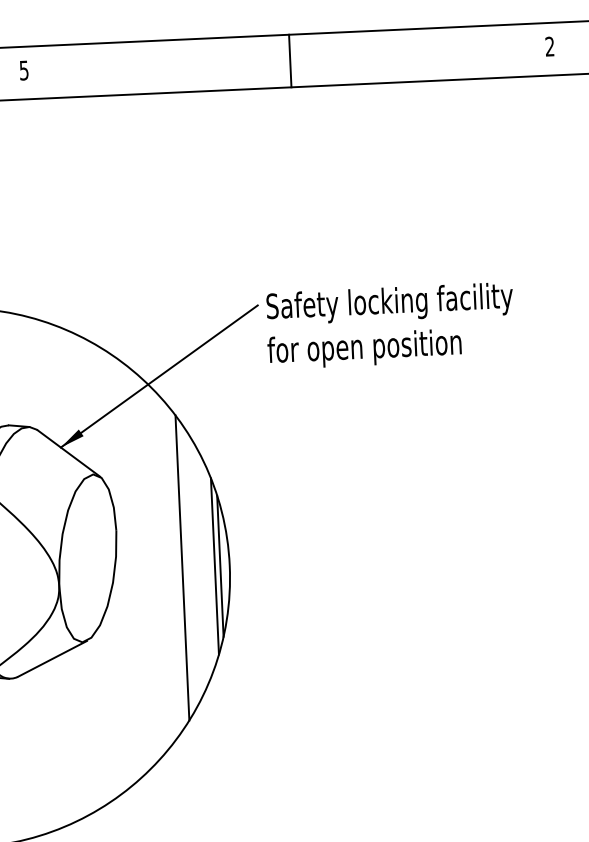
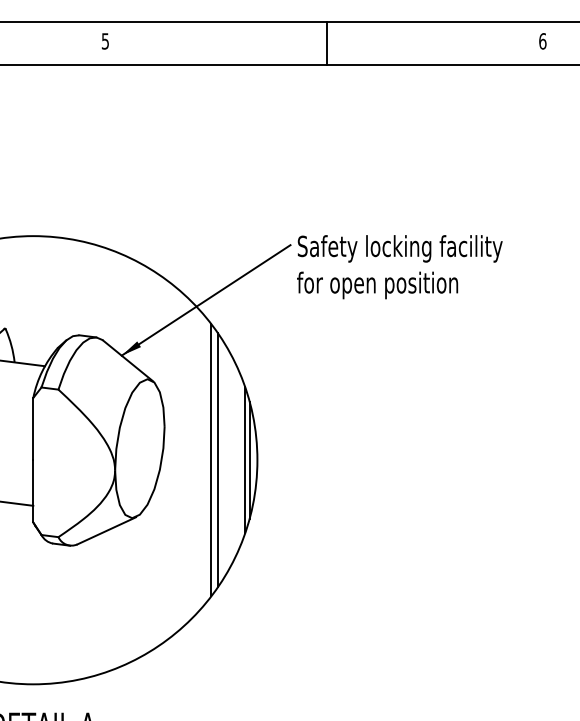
text: (549, 46) -> (542, 41), 2 -> 6
line: (174, 568) -> (211, 460), added

